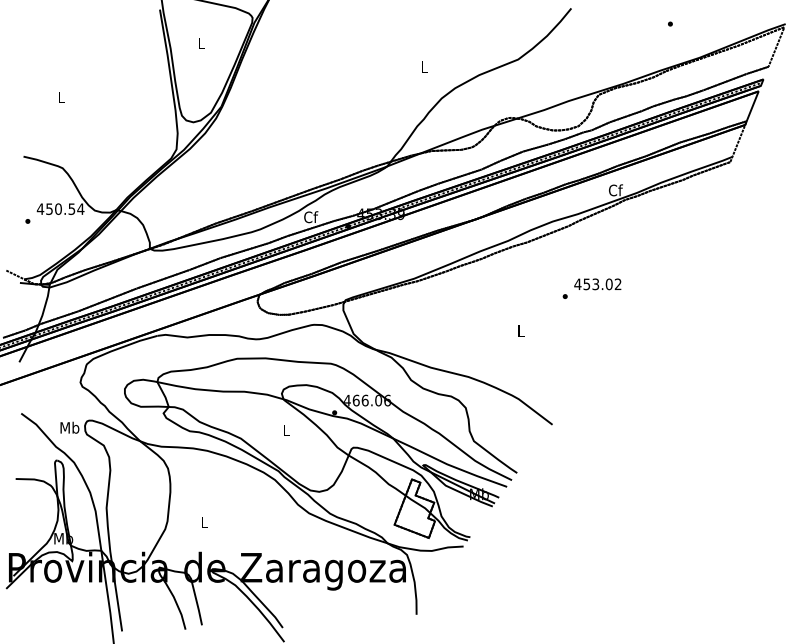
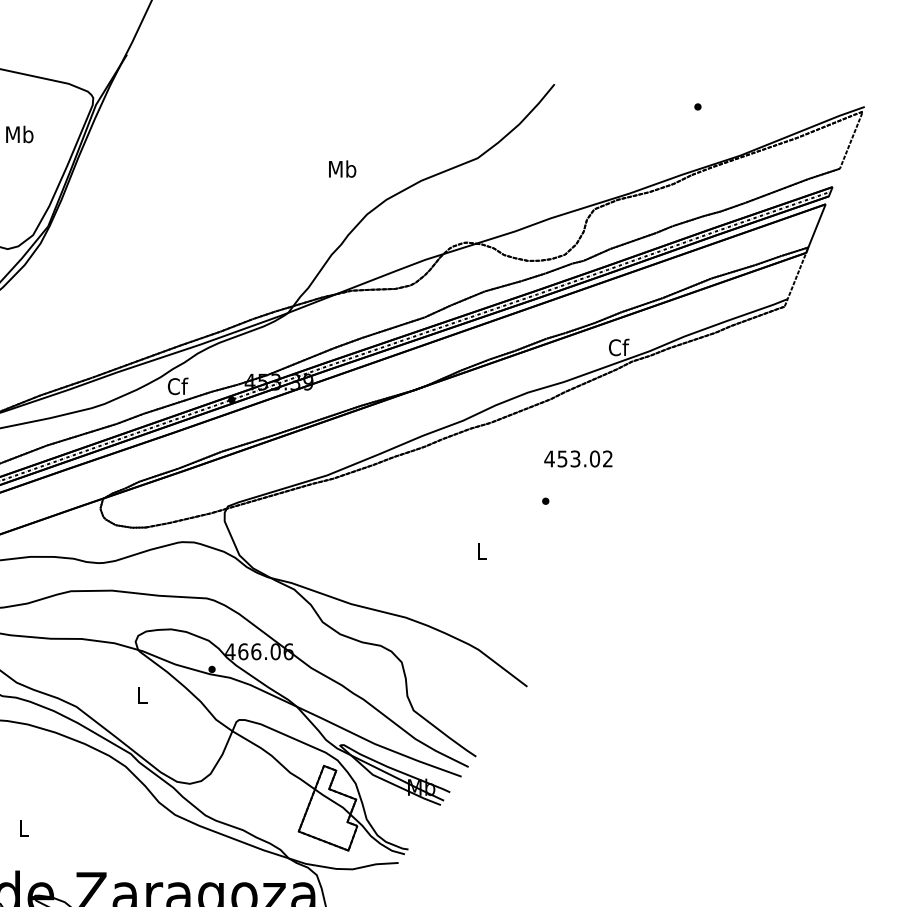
text: (201, 43) -> (19, 135), L -> Mb
text: (424, 66) -> (342, 168), L -> Mb
text: (597, 284) -> (577, 459), moved

